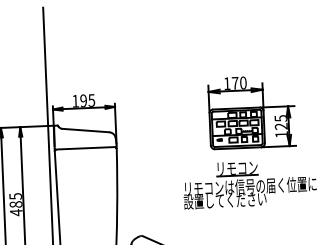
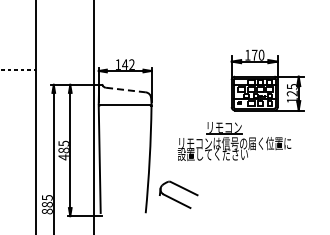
text: (87, 100) -> (128, 64), 195 -> 142
line: (85, 131) -> (125, 90), solid -> dashed
part: (249, 184) -> (234, 141), moved

